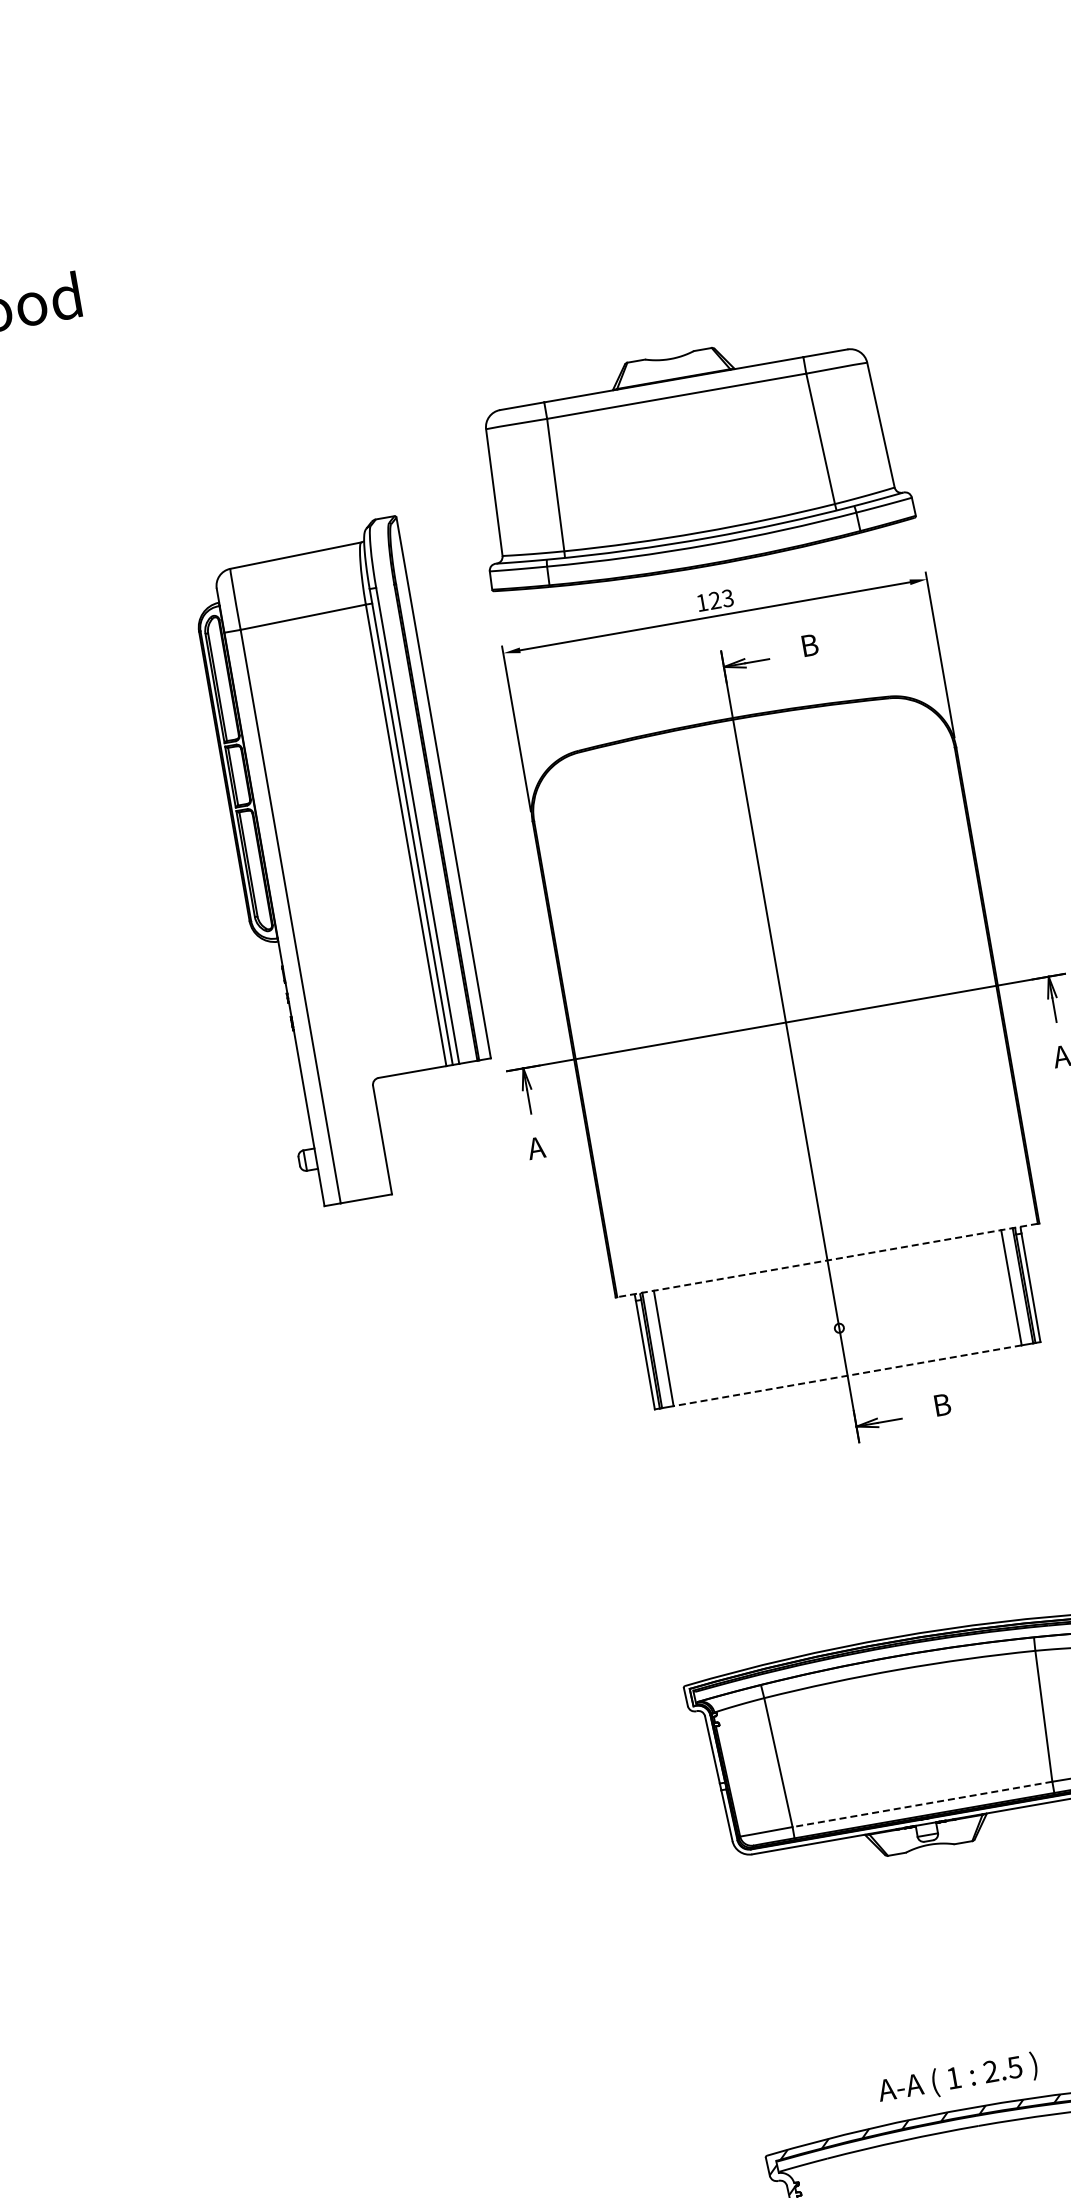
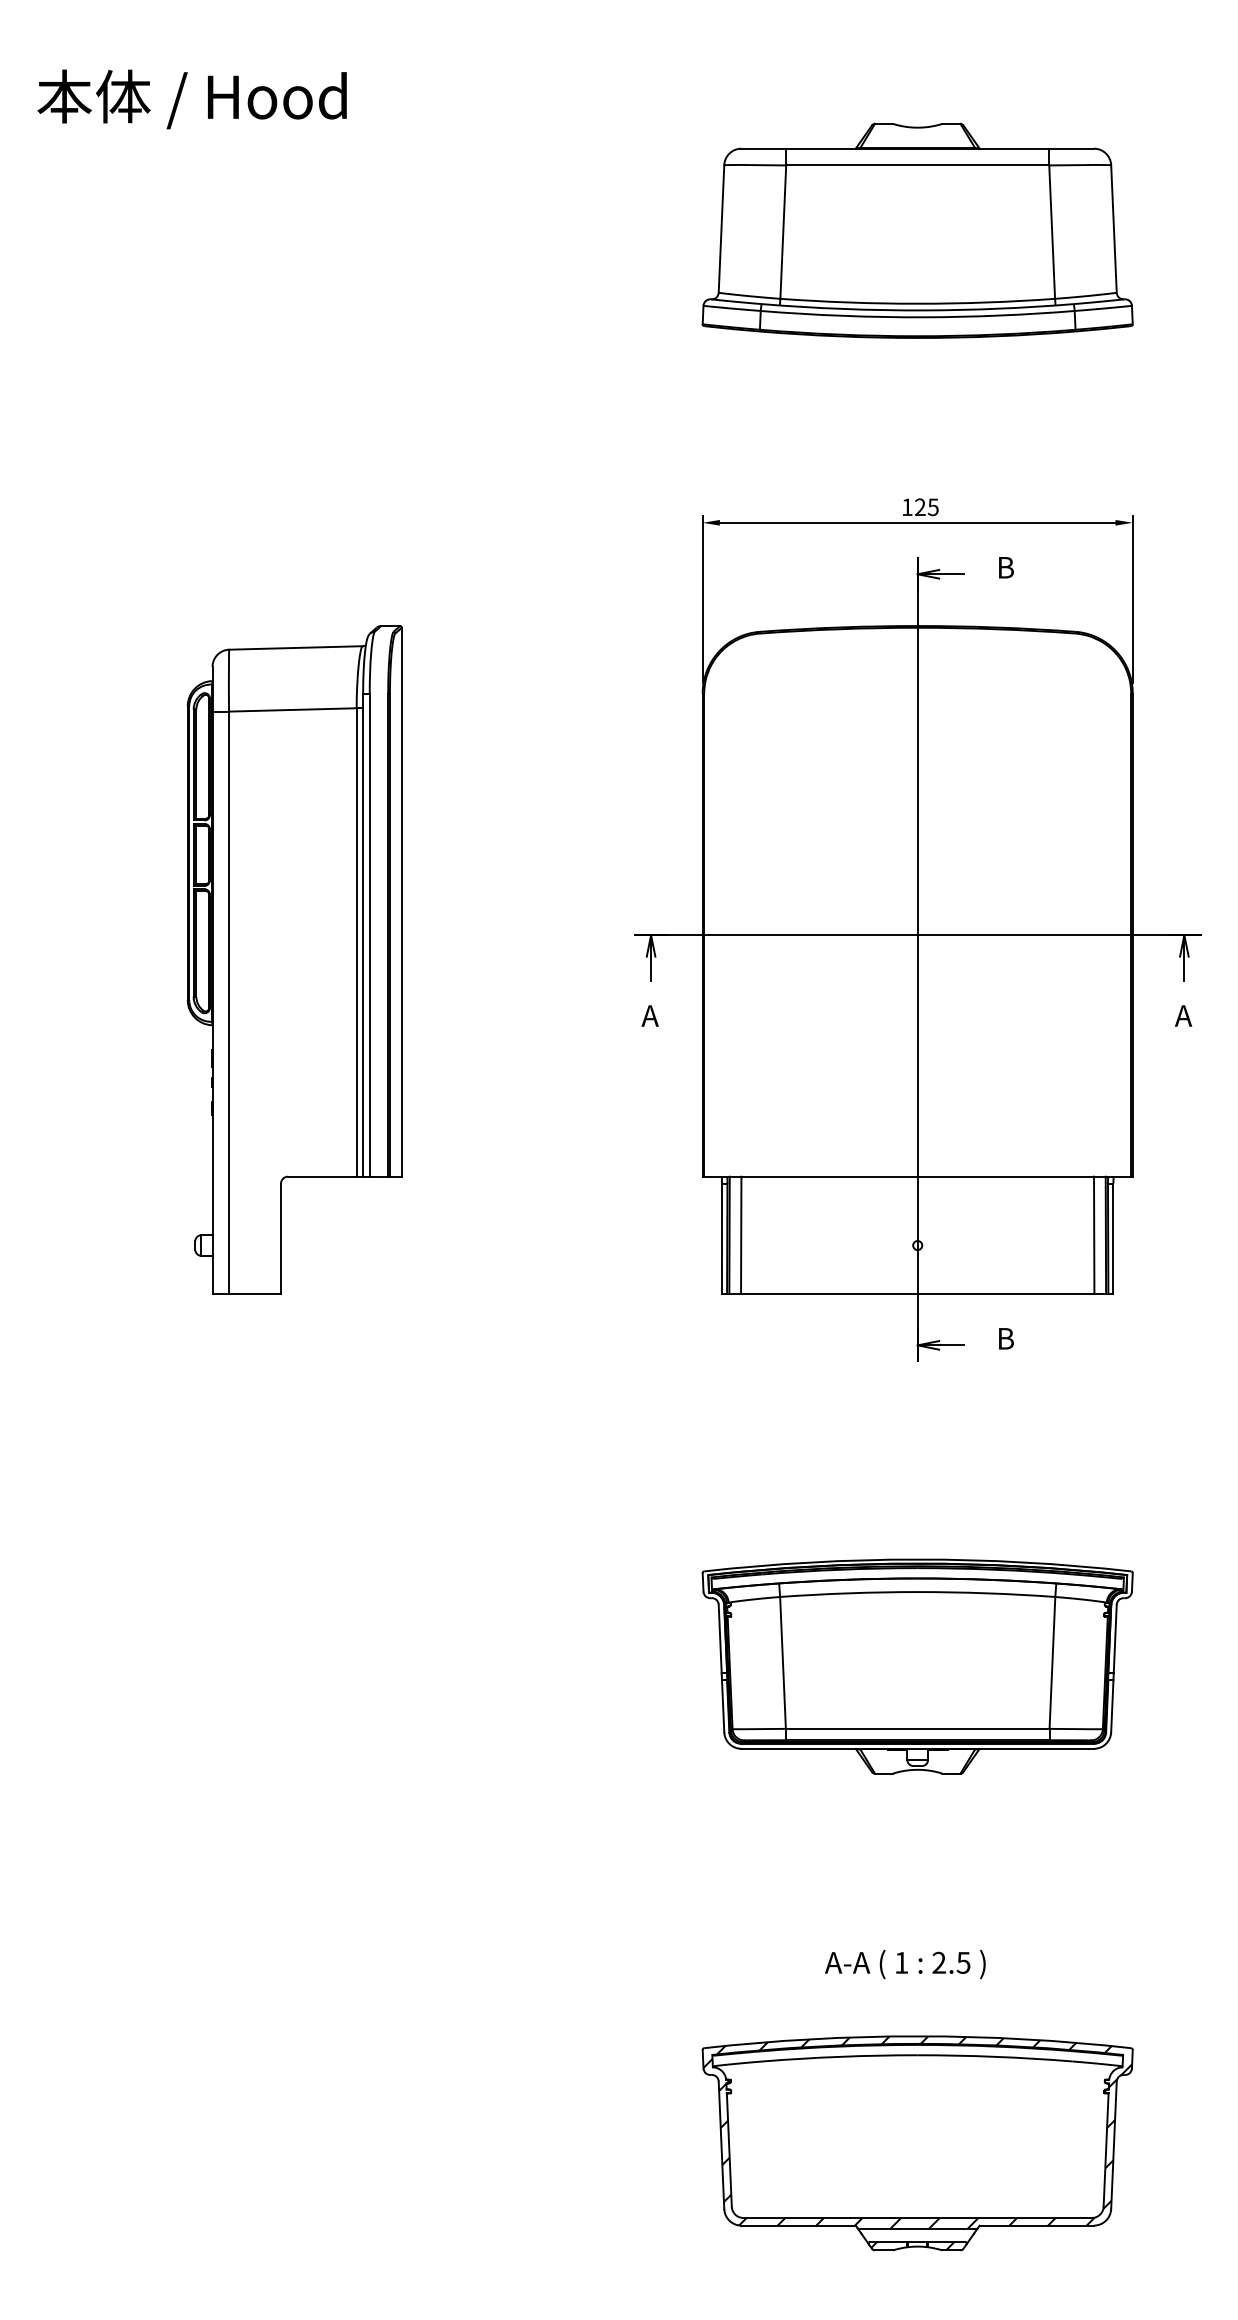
part: (687, 460) -> (917, 230), moved
text: (727, 597) -> (933, 506), 123 -> 125
part: (347, 862) -> (294, 959), moved
line: (827, 1260) -> (917, 1176), dashed -> solid
line: (847, 1375) -> (917, 1293), dashed -> solid
line: (922, 1804) -> (917, 1728), dashed -> solid
text: (957, 2079) -> (905, 1964), moved

